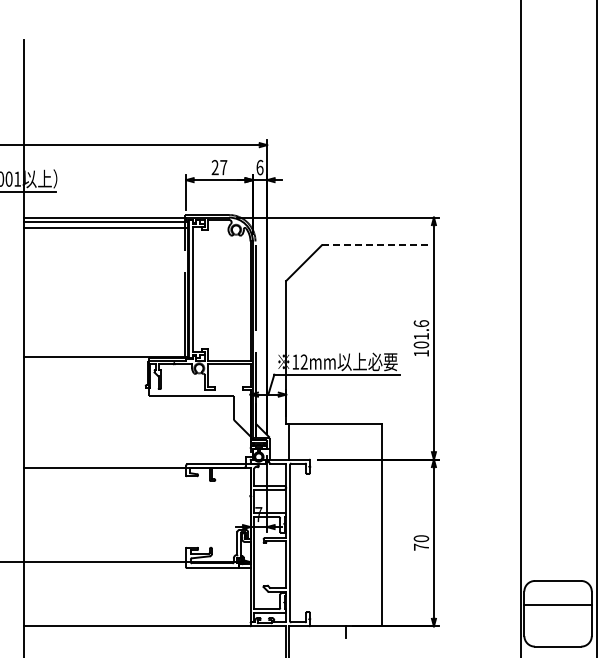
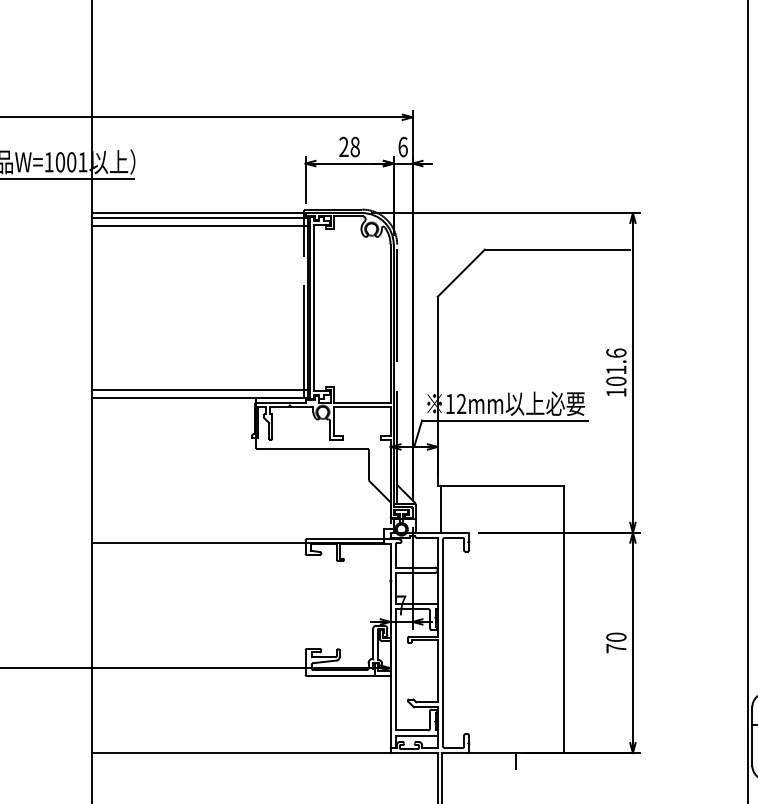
text: (223, 167) -> (354, 146), 27 -> 28
line: (376, 245) -> (557, 249), dashed -> solid
line: (105, 351) -> (199, 389), added

